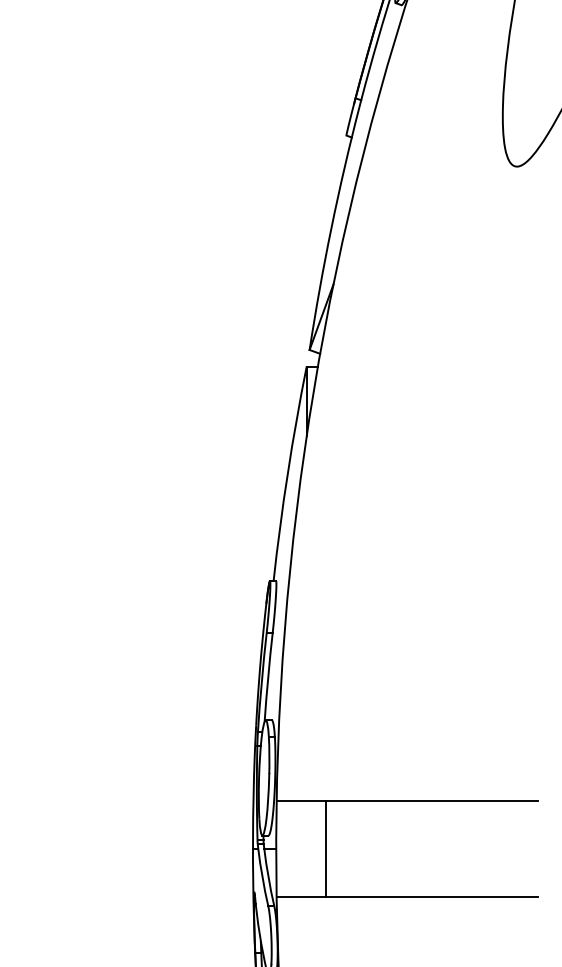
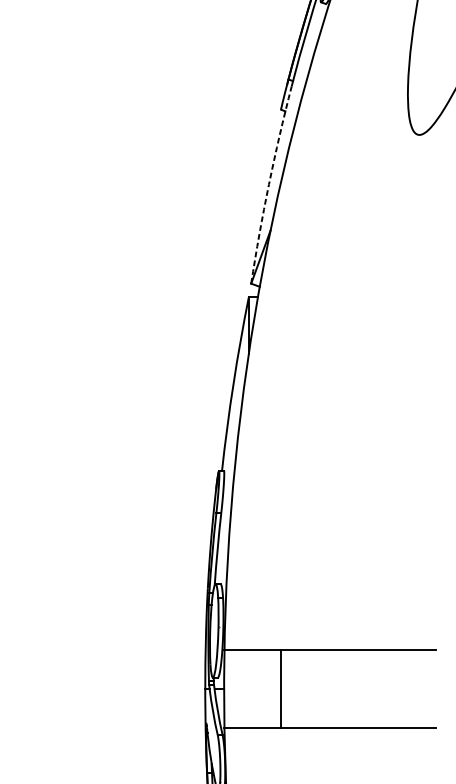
arc: (331, 227) -> (268, 184), solid -> dashed
line: (326, 849) -> (281, 688), moved

